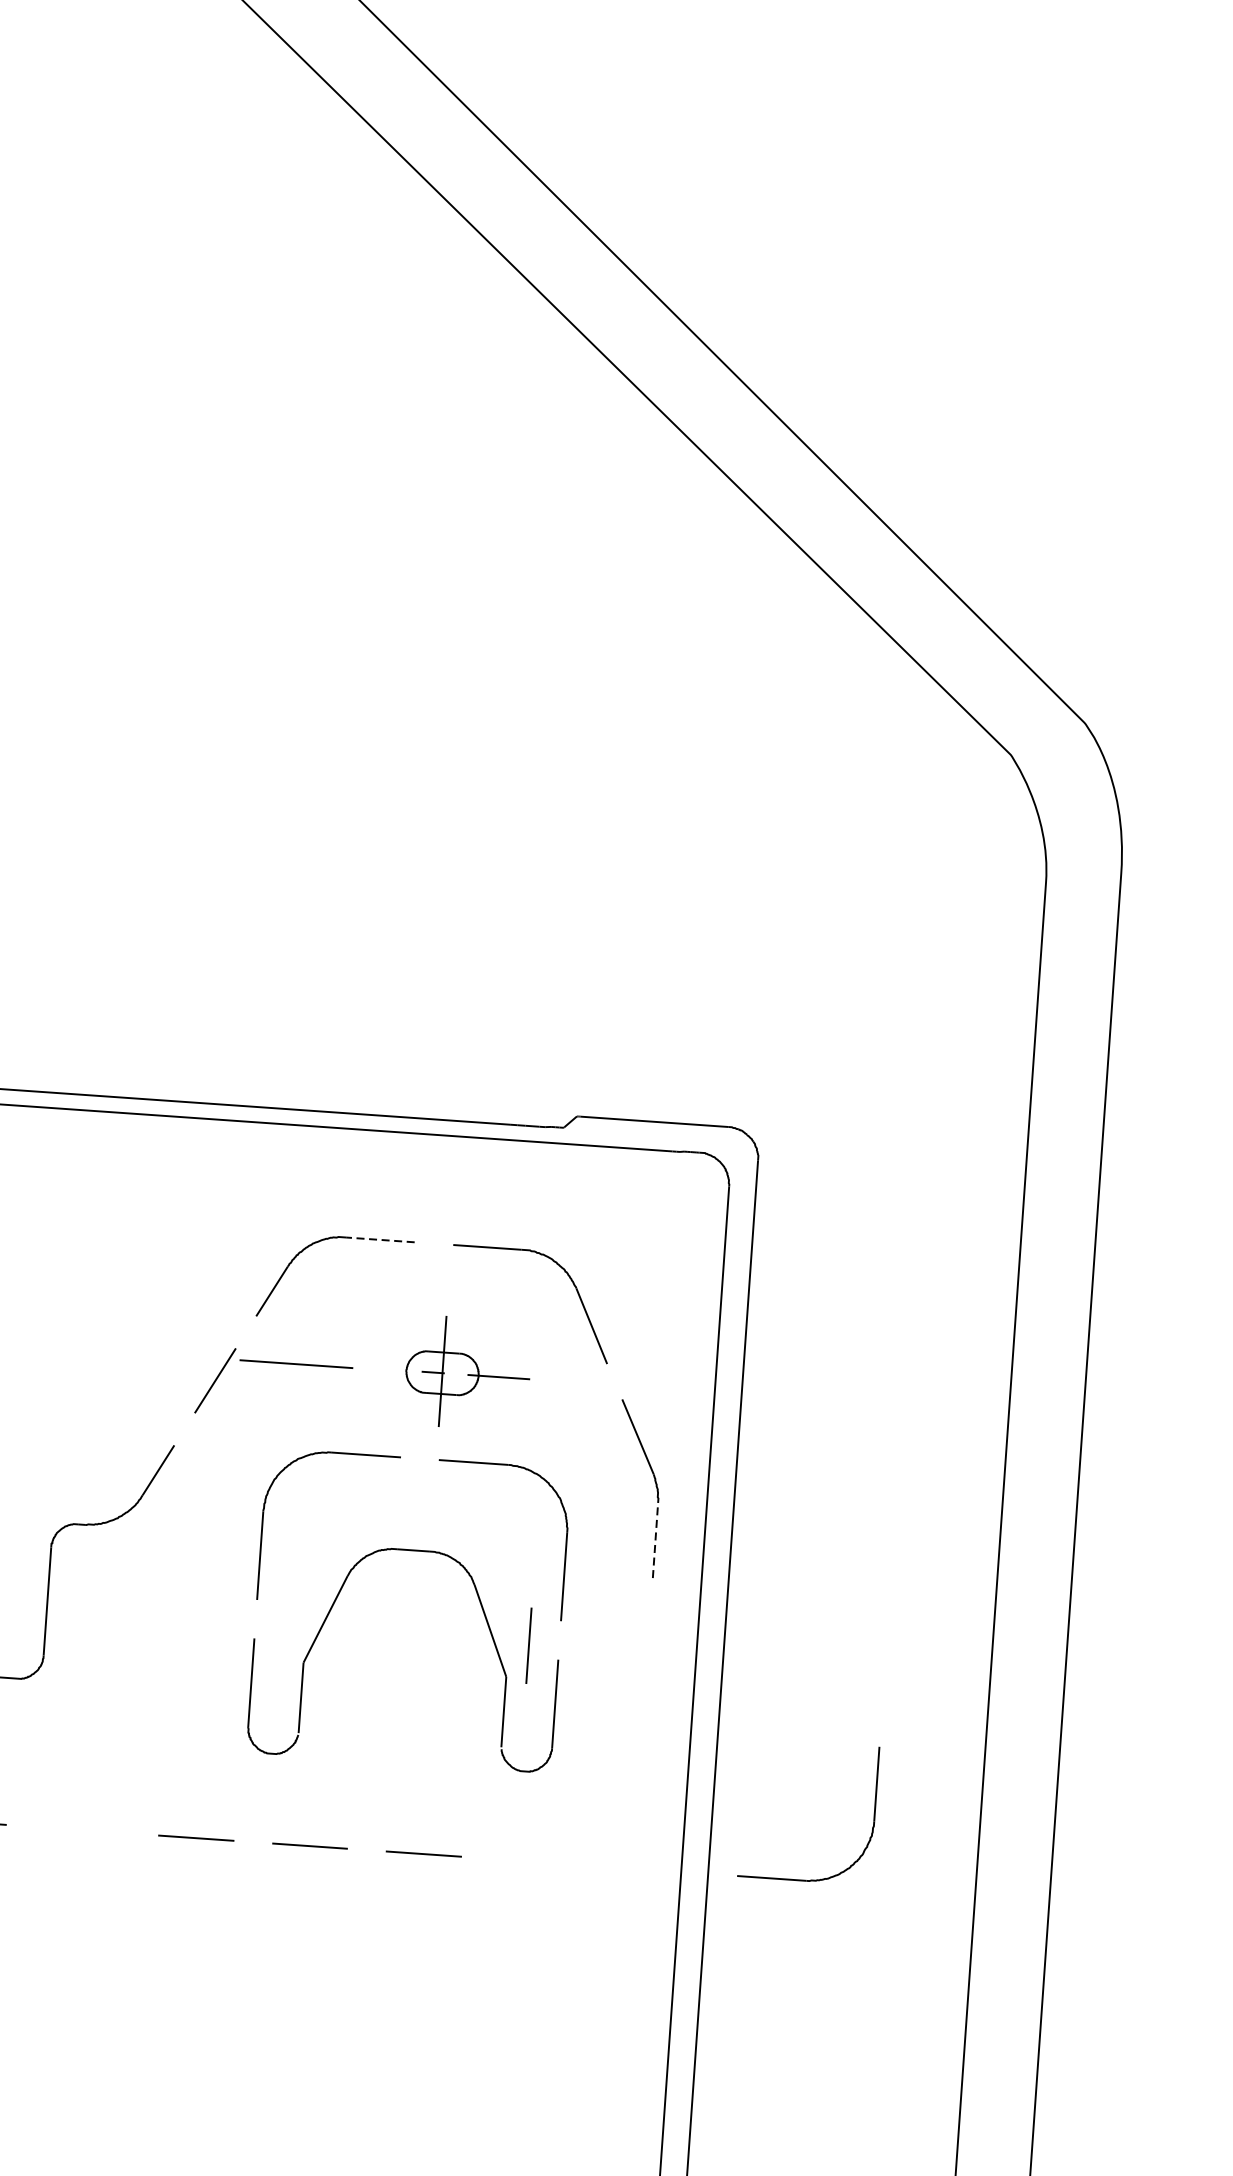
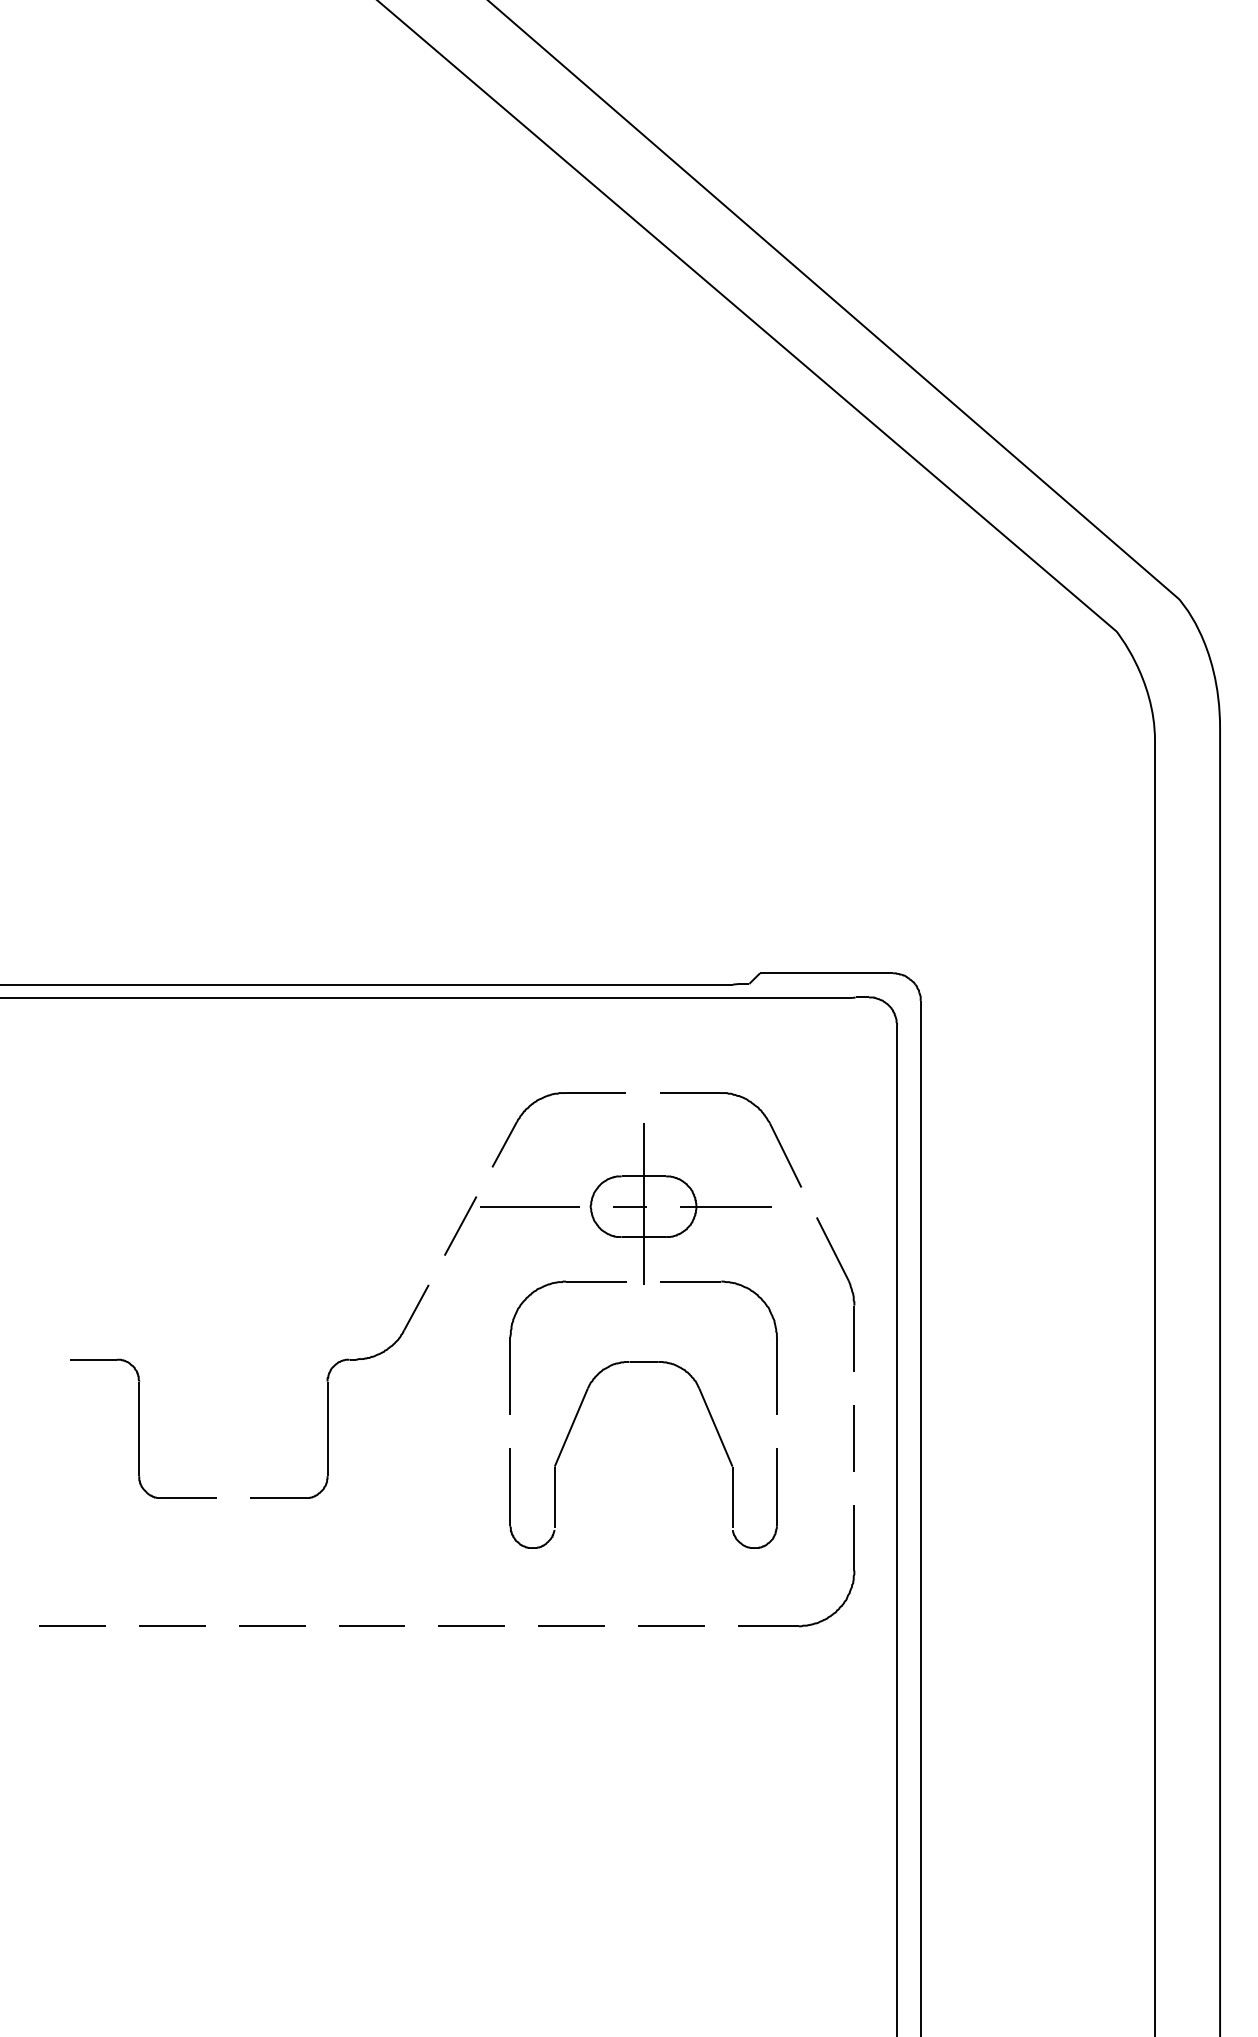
line: (379, 1240) -> (595, 1093), dashed -> solid
part: (467, 1372) -> (680, 1203), size x1.67
line: (655, 1540) -> (854, 1338), dashed -> solid
line: (527, 1646) -> (853, 1438), moved
part: (871, 1828) -> (852, 1576), moved
line: (81, 1829) -> (371, 1625), added

